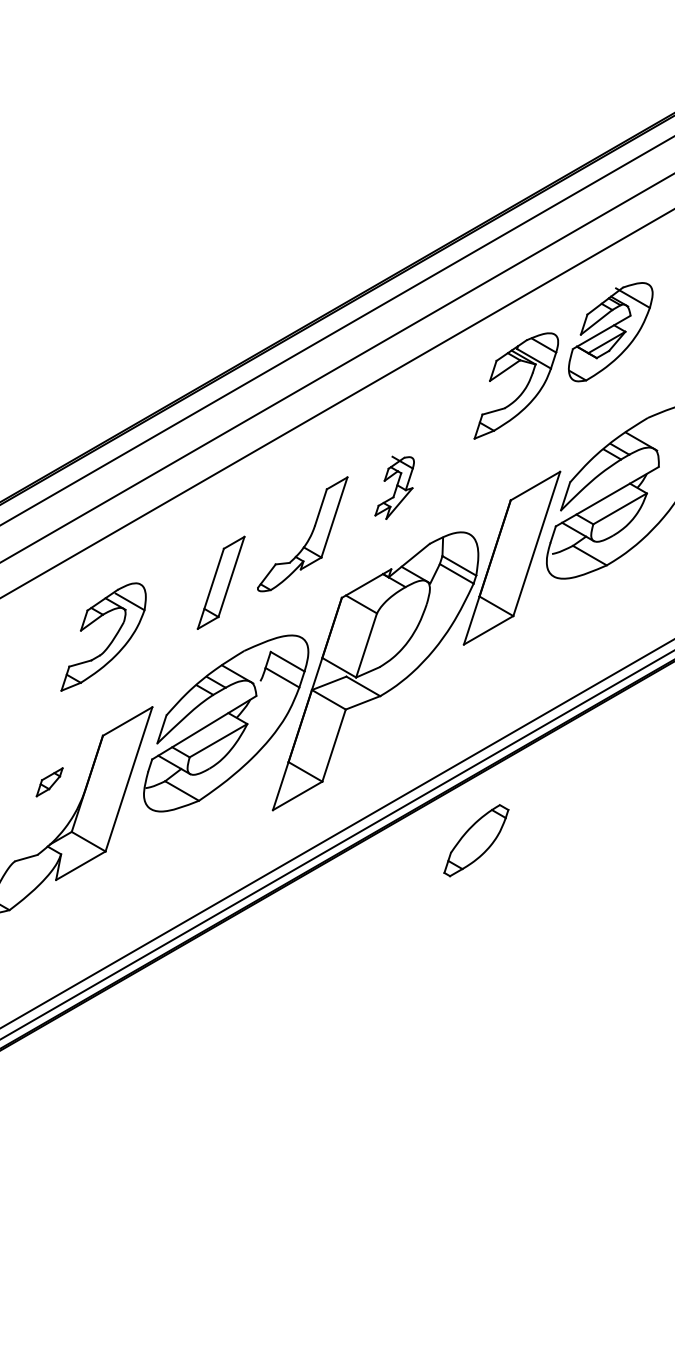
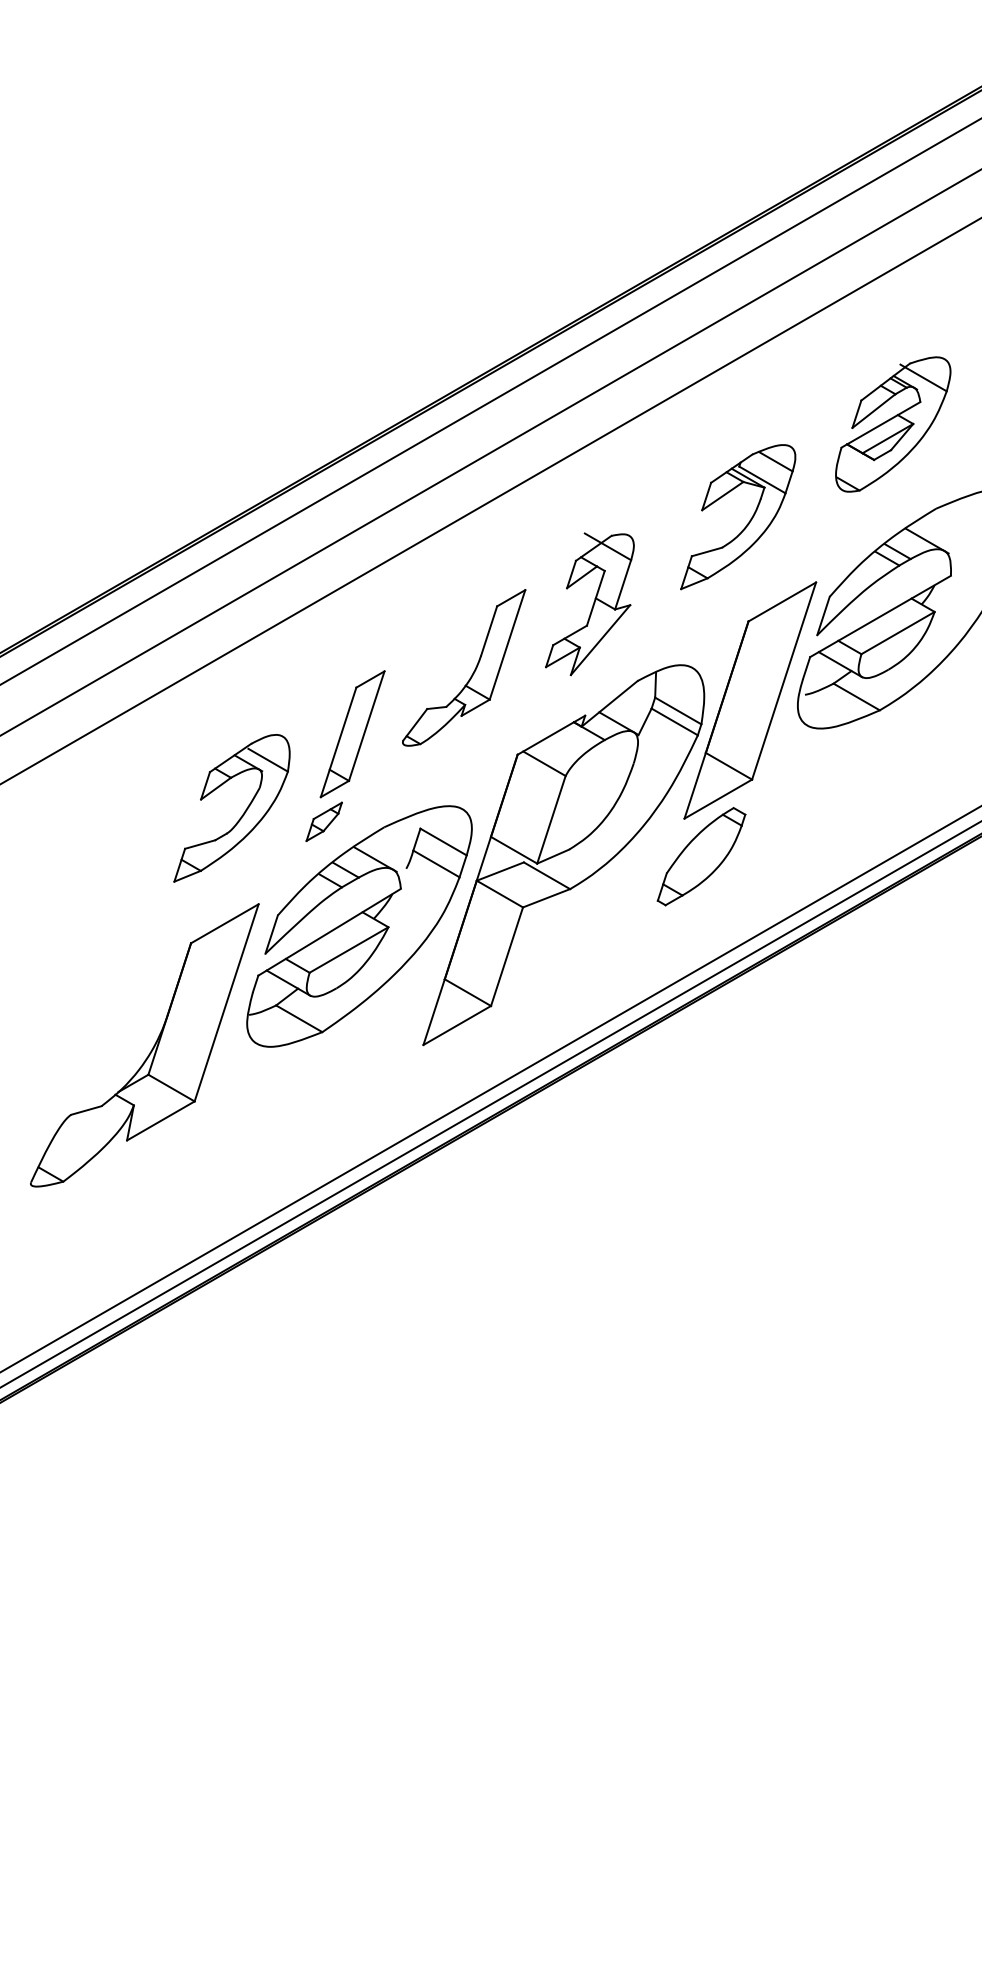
part: (610, 332) -> (893, 424), moved
part: (522, 391) -> (746, 524), moved
part: (394, 487) -> (589, 604), size x1.67
part: (110, 642) -> (241, 815), moved
part: (49, 782) -> (323, 821), moved
part: (476, 840) -> (701, 856), moved

